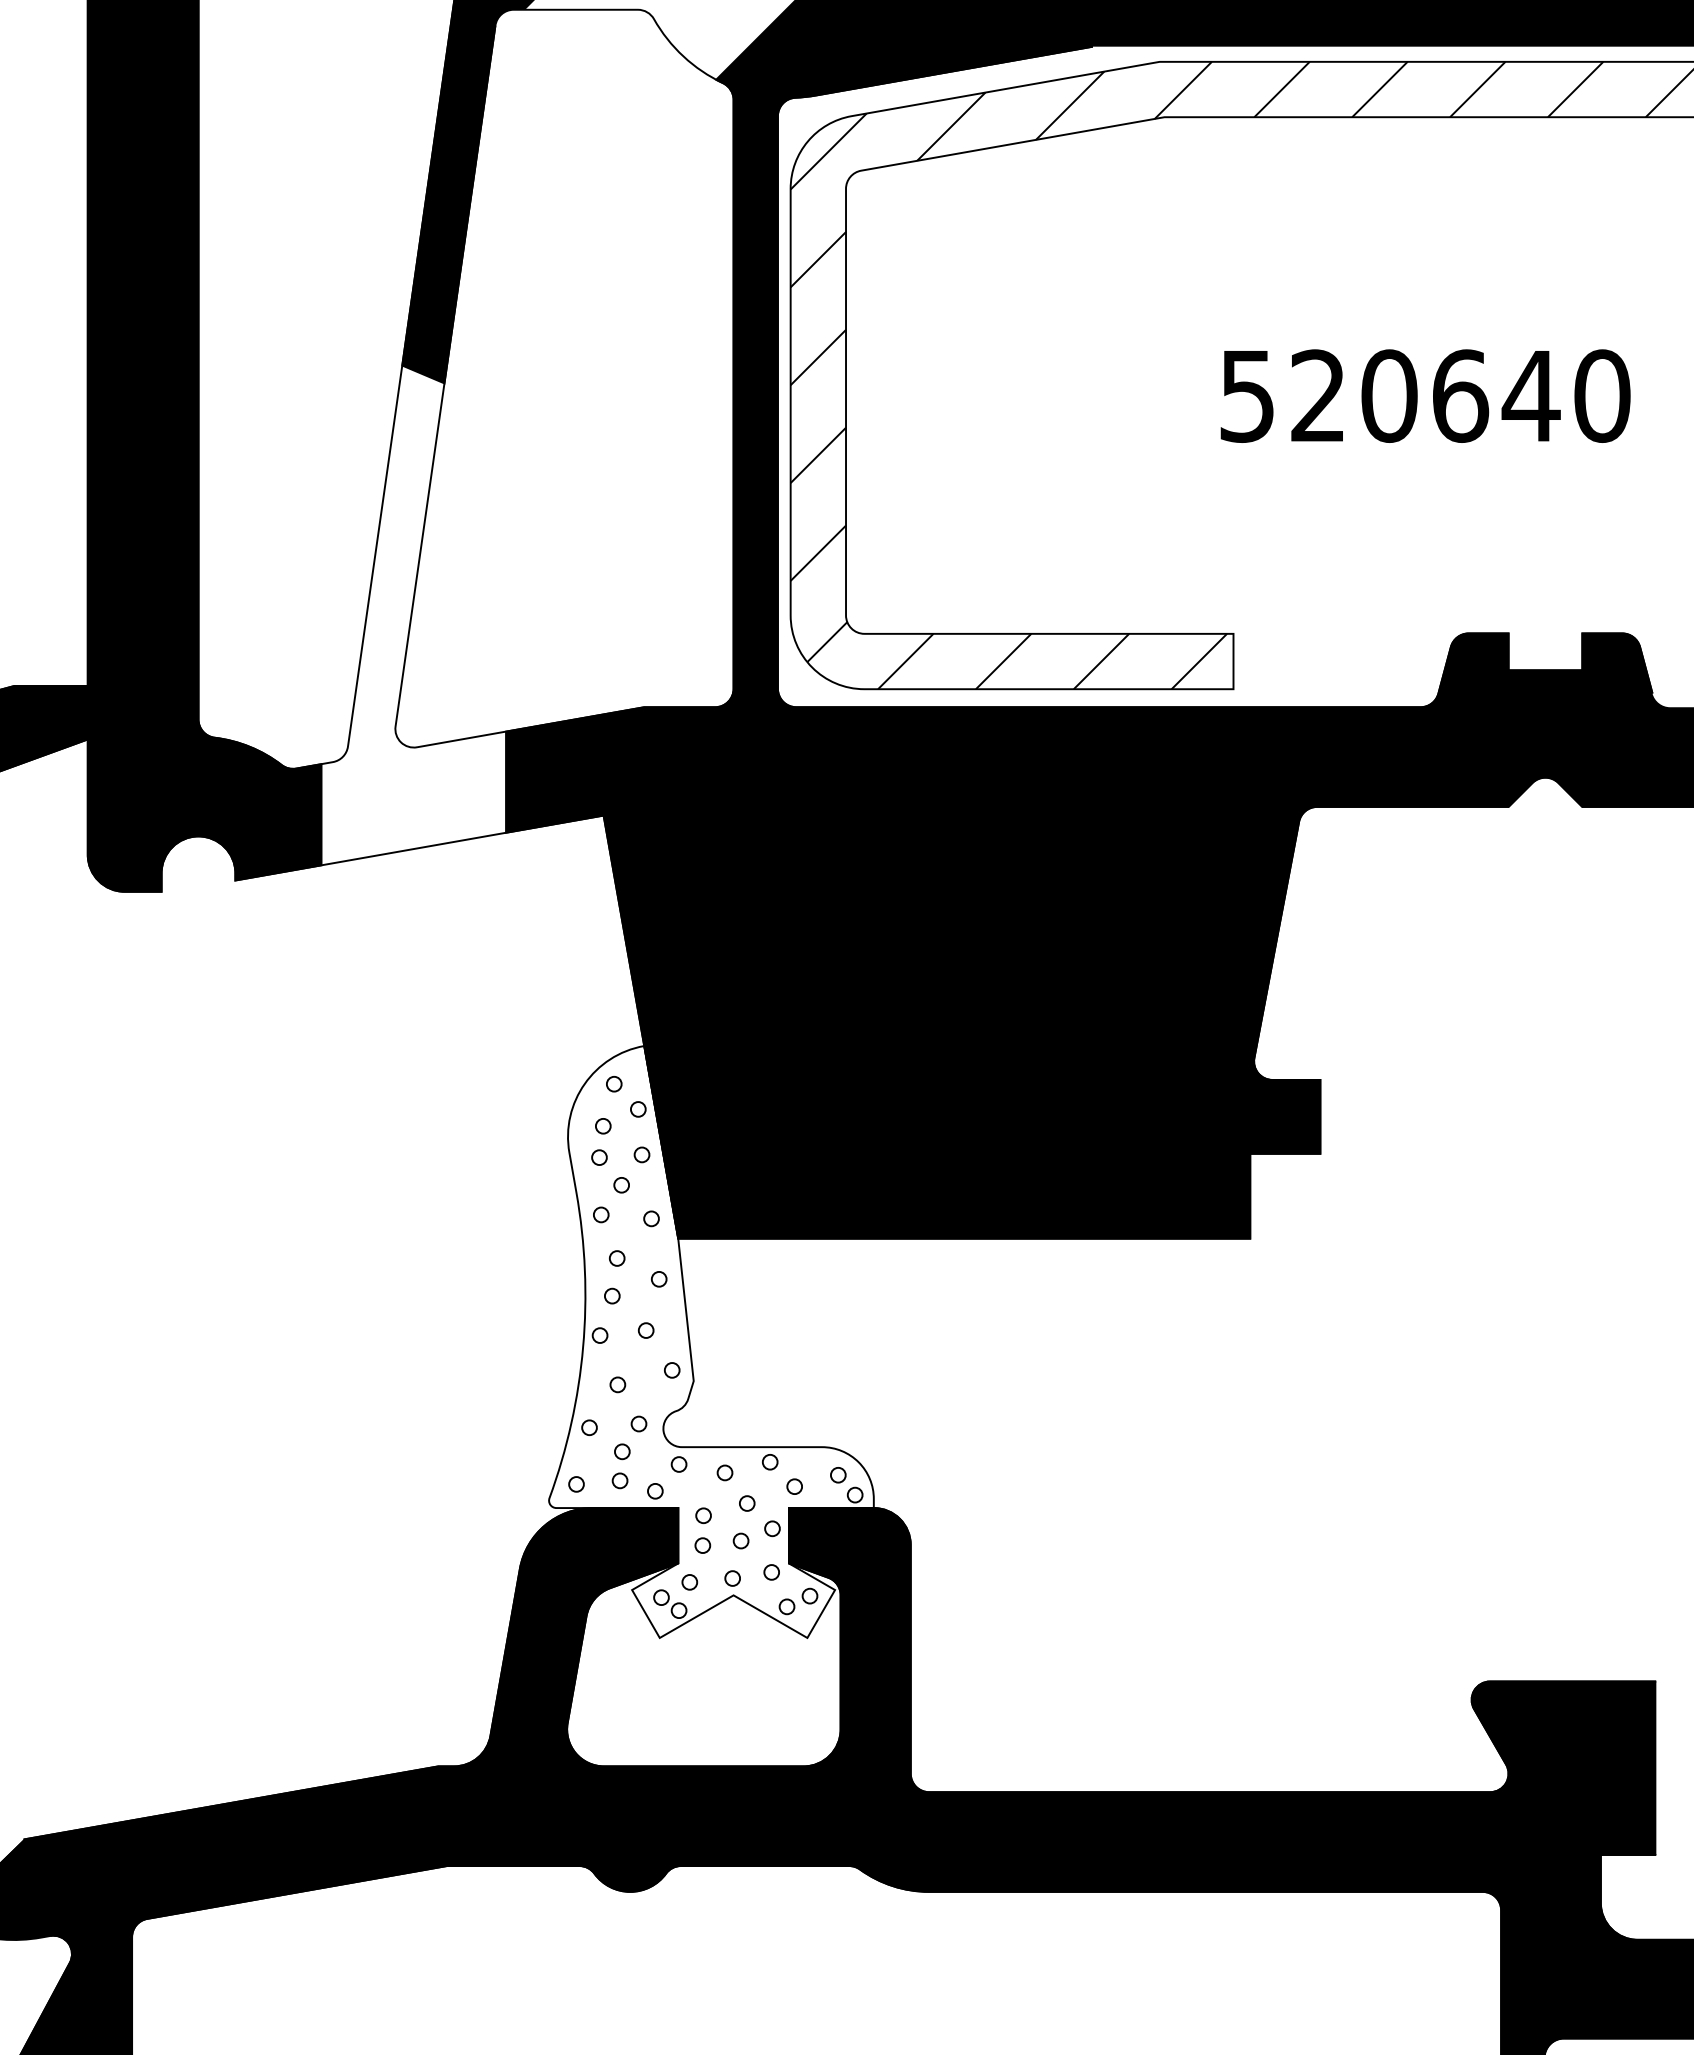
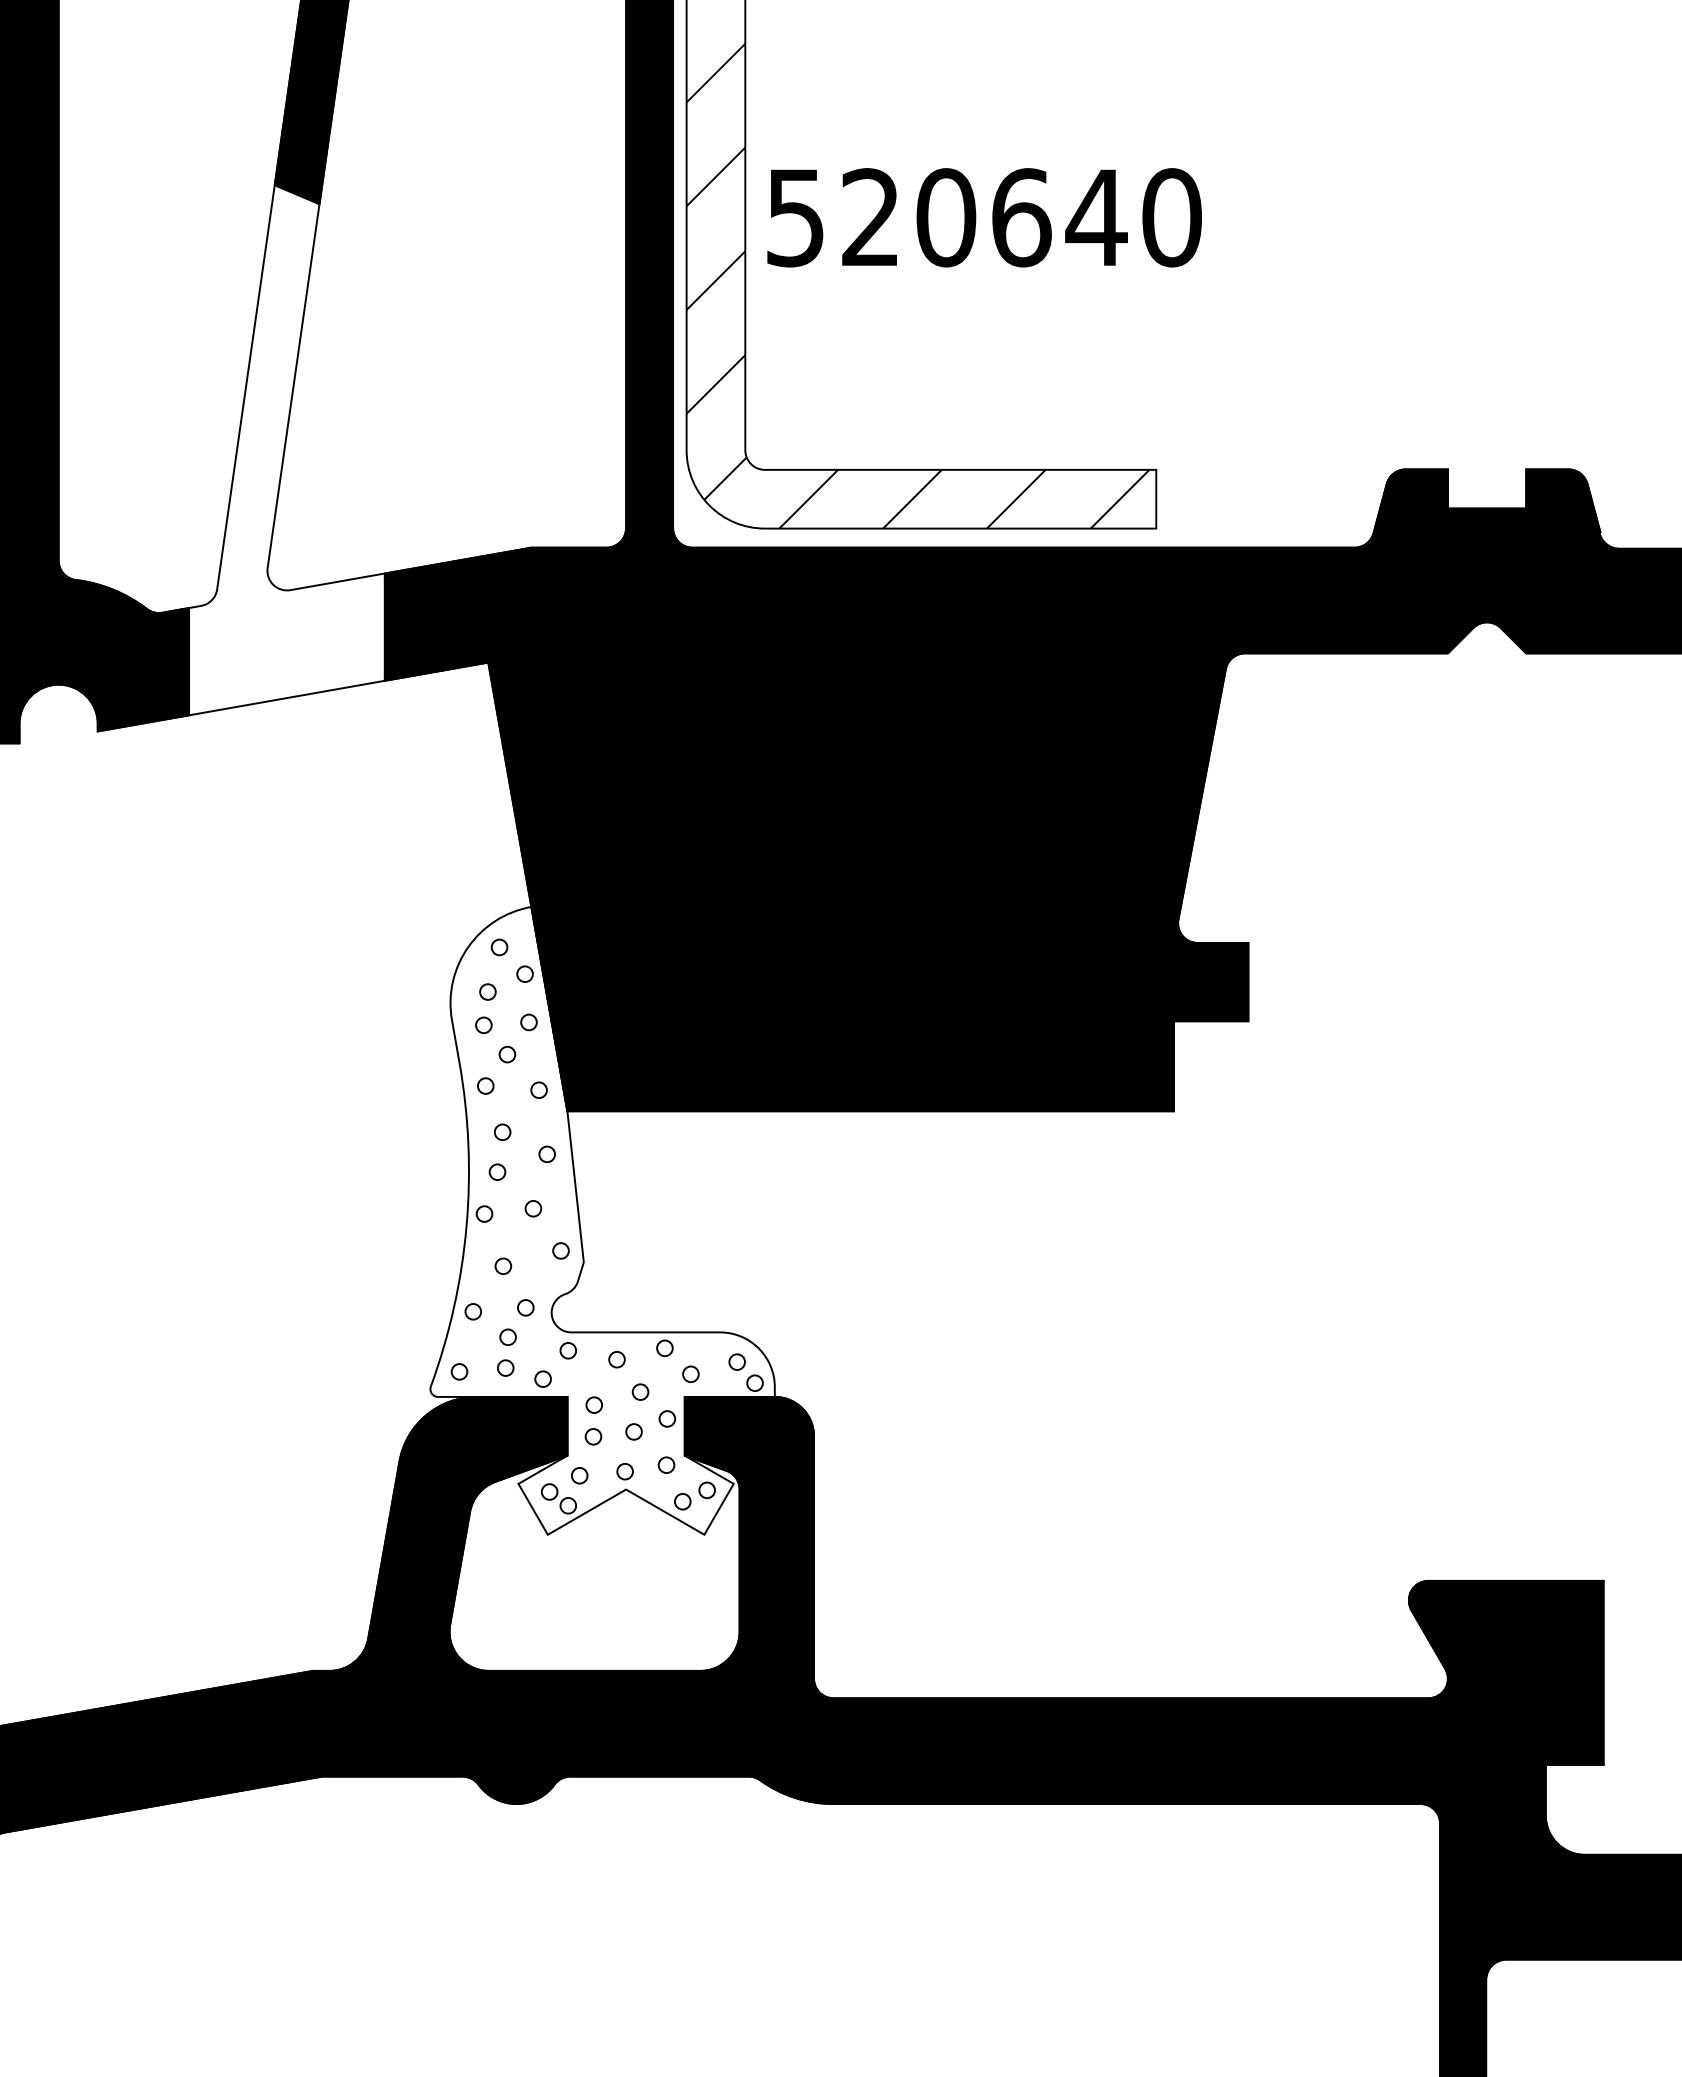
text: (1425, 395) -> (984, 217), moved

